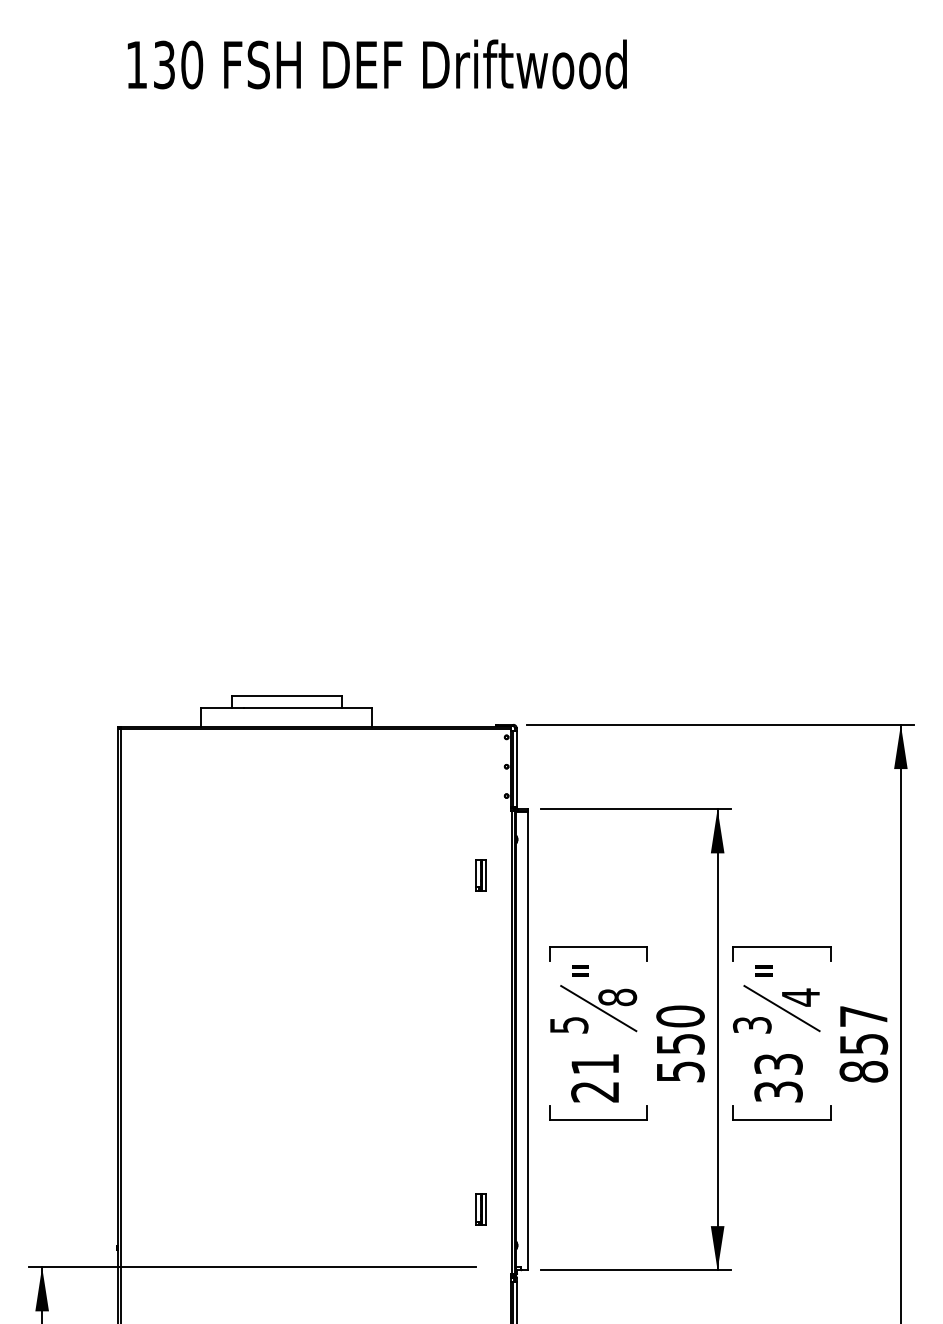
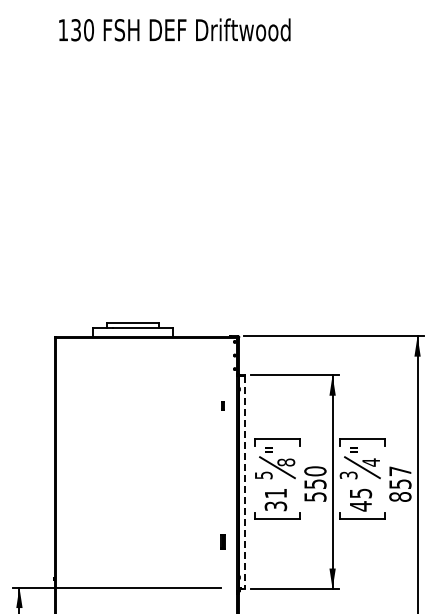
part: (480, 874) -> (222, 405), size x0.6
line: (527, 1042) -> (244, 483), solid -> dashed
text: (777, 1077) -> (360, 499), 33 -> 45
text: (596, 1092) -> (276, 506), 21 -> 31
part: (480, 1208) -> (222, 541), moved

